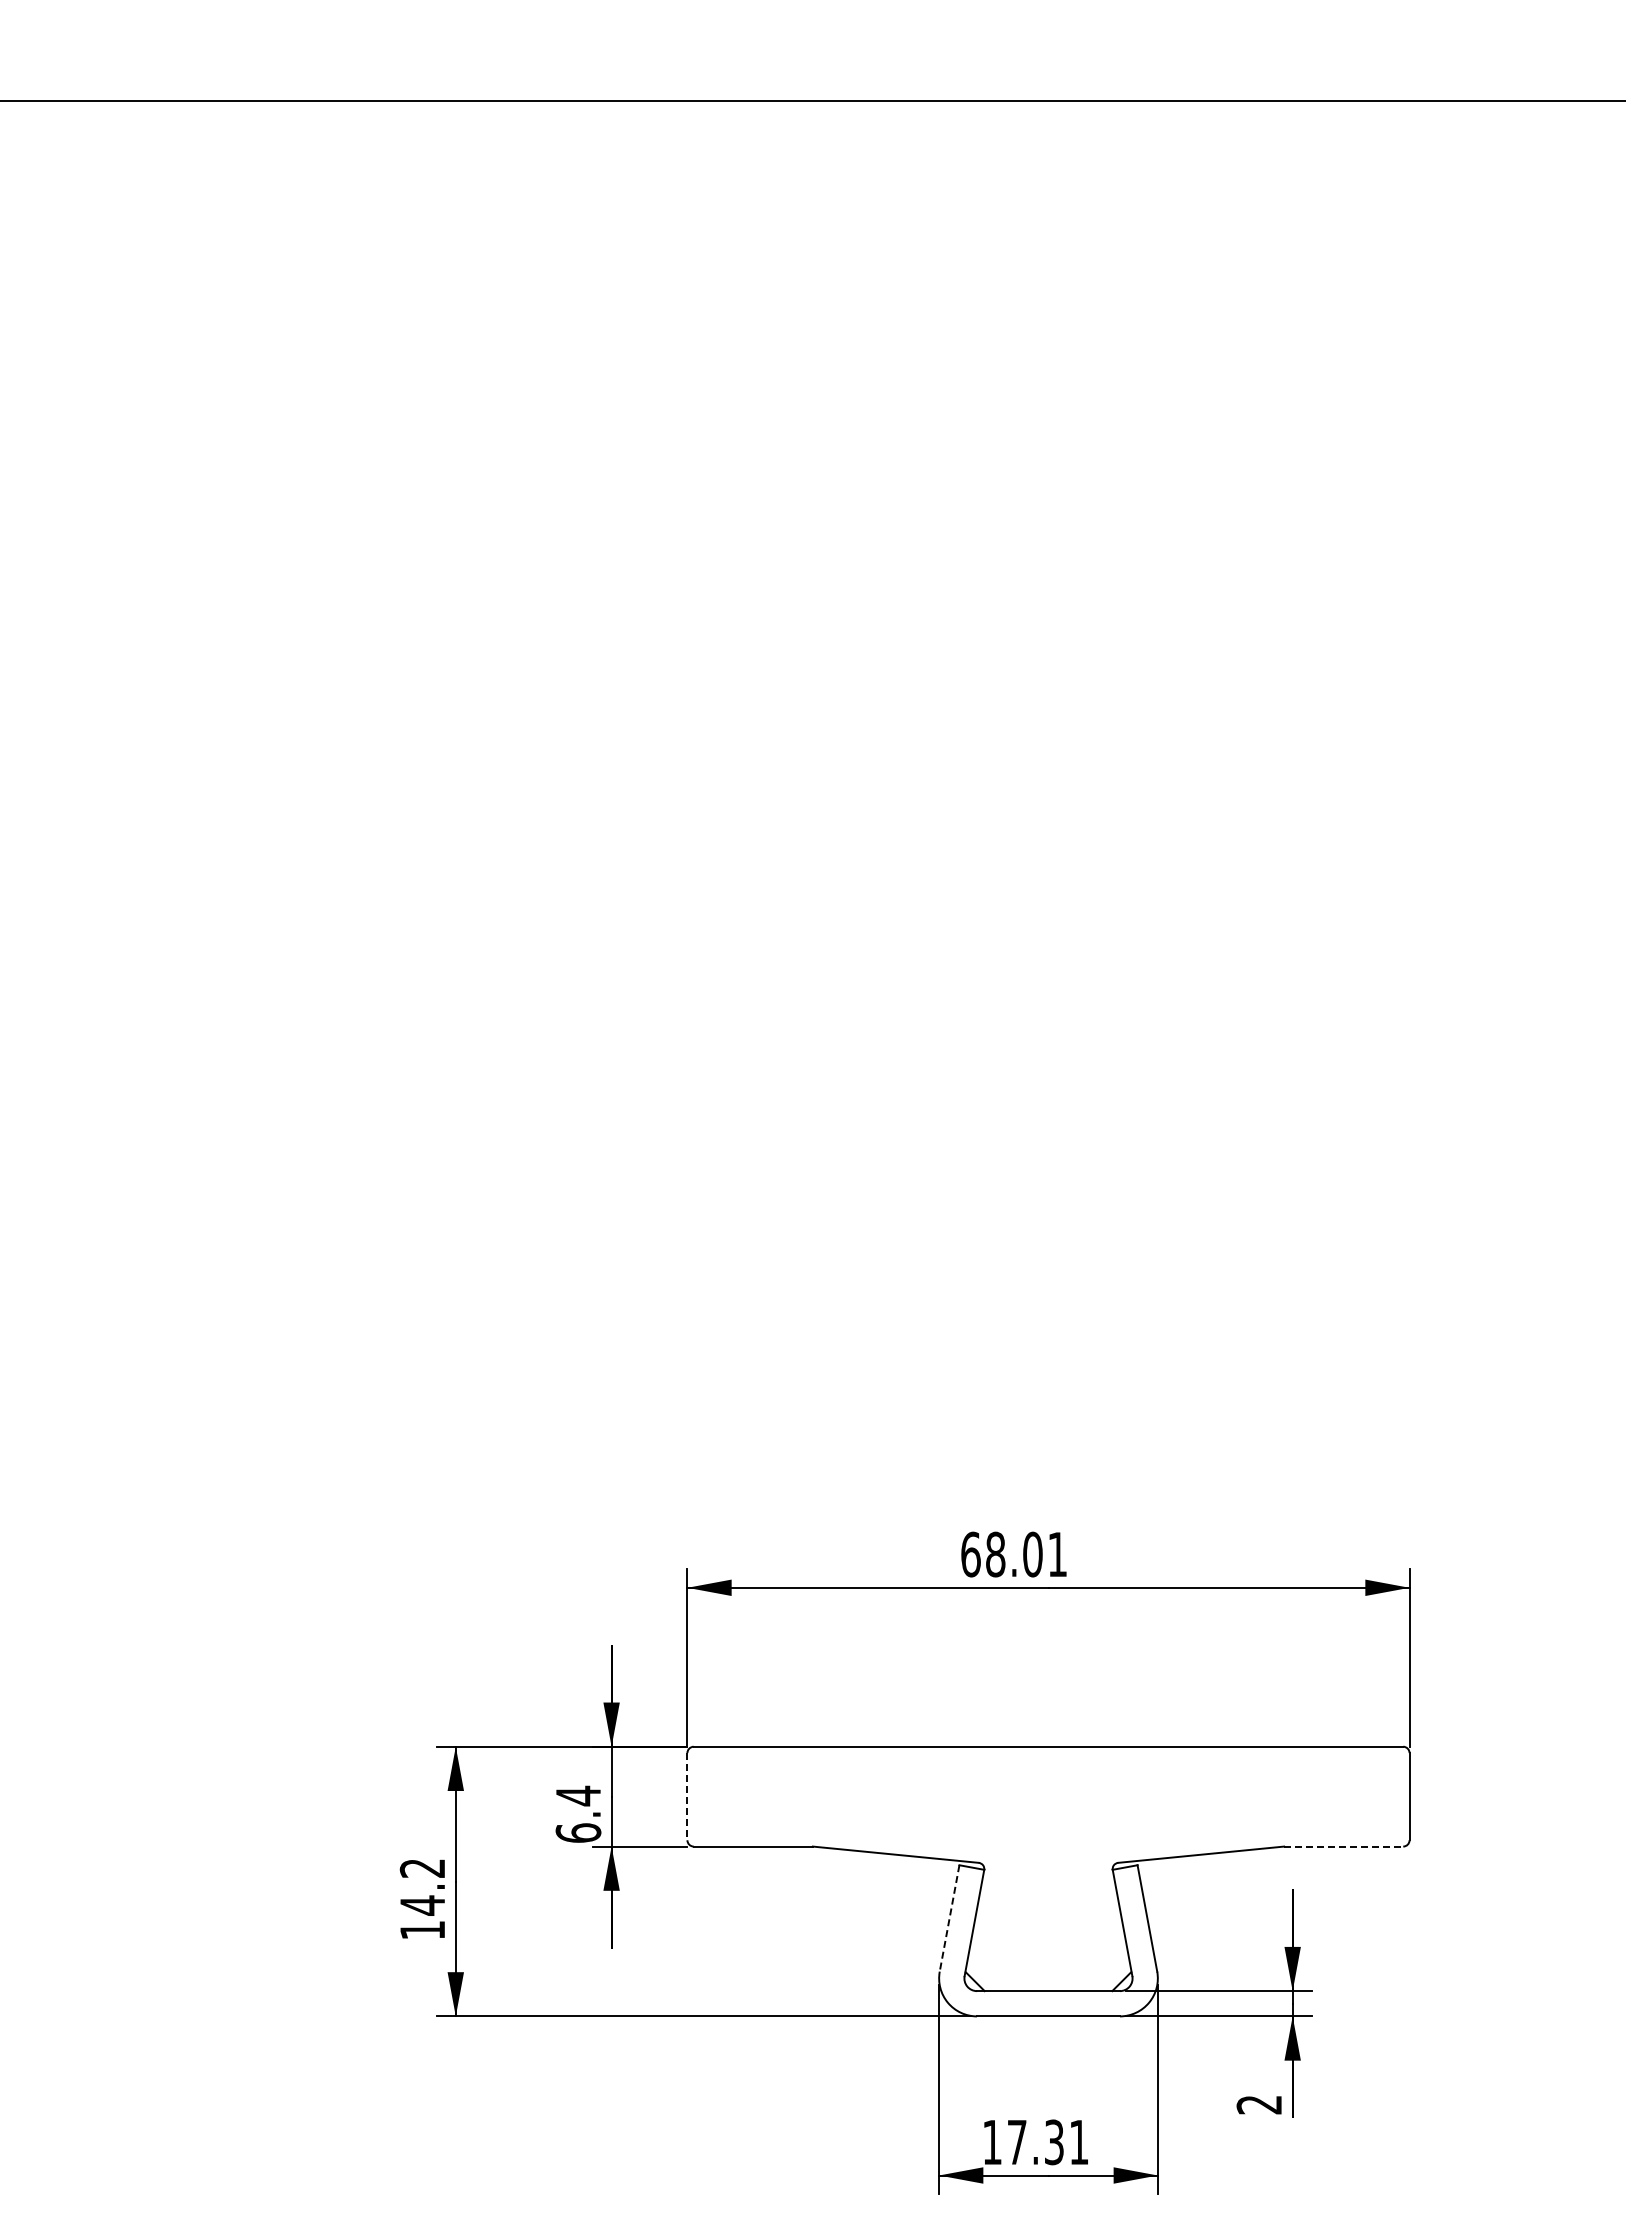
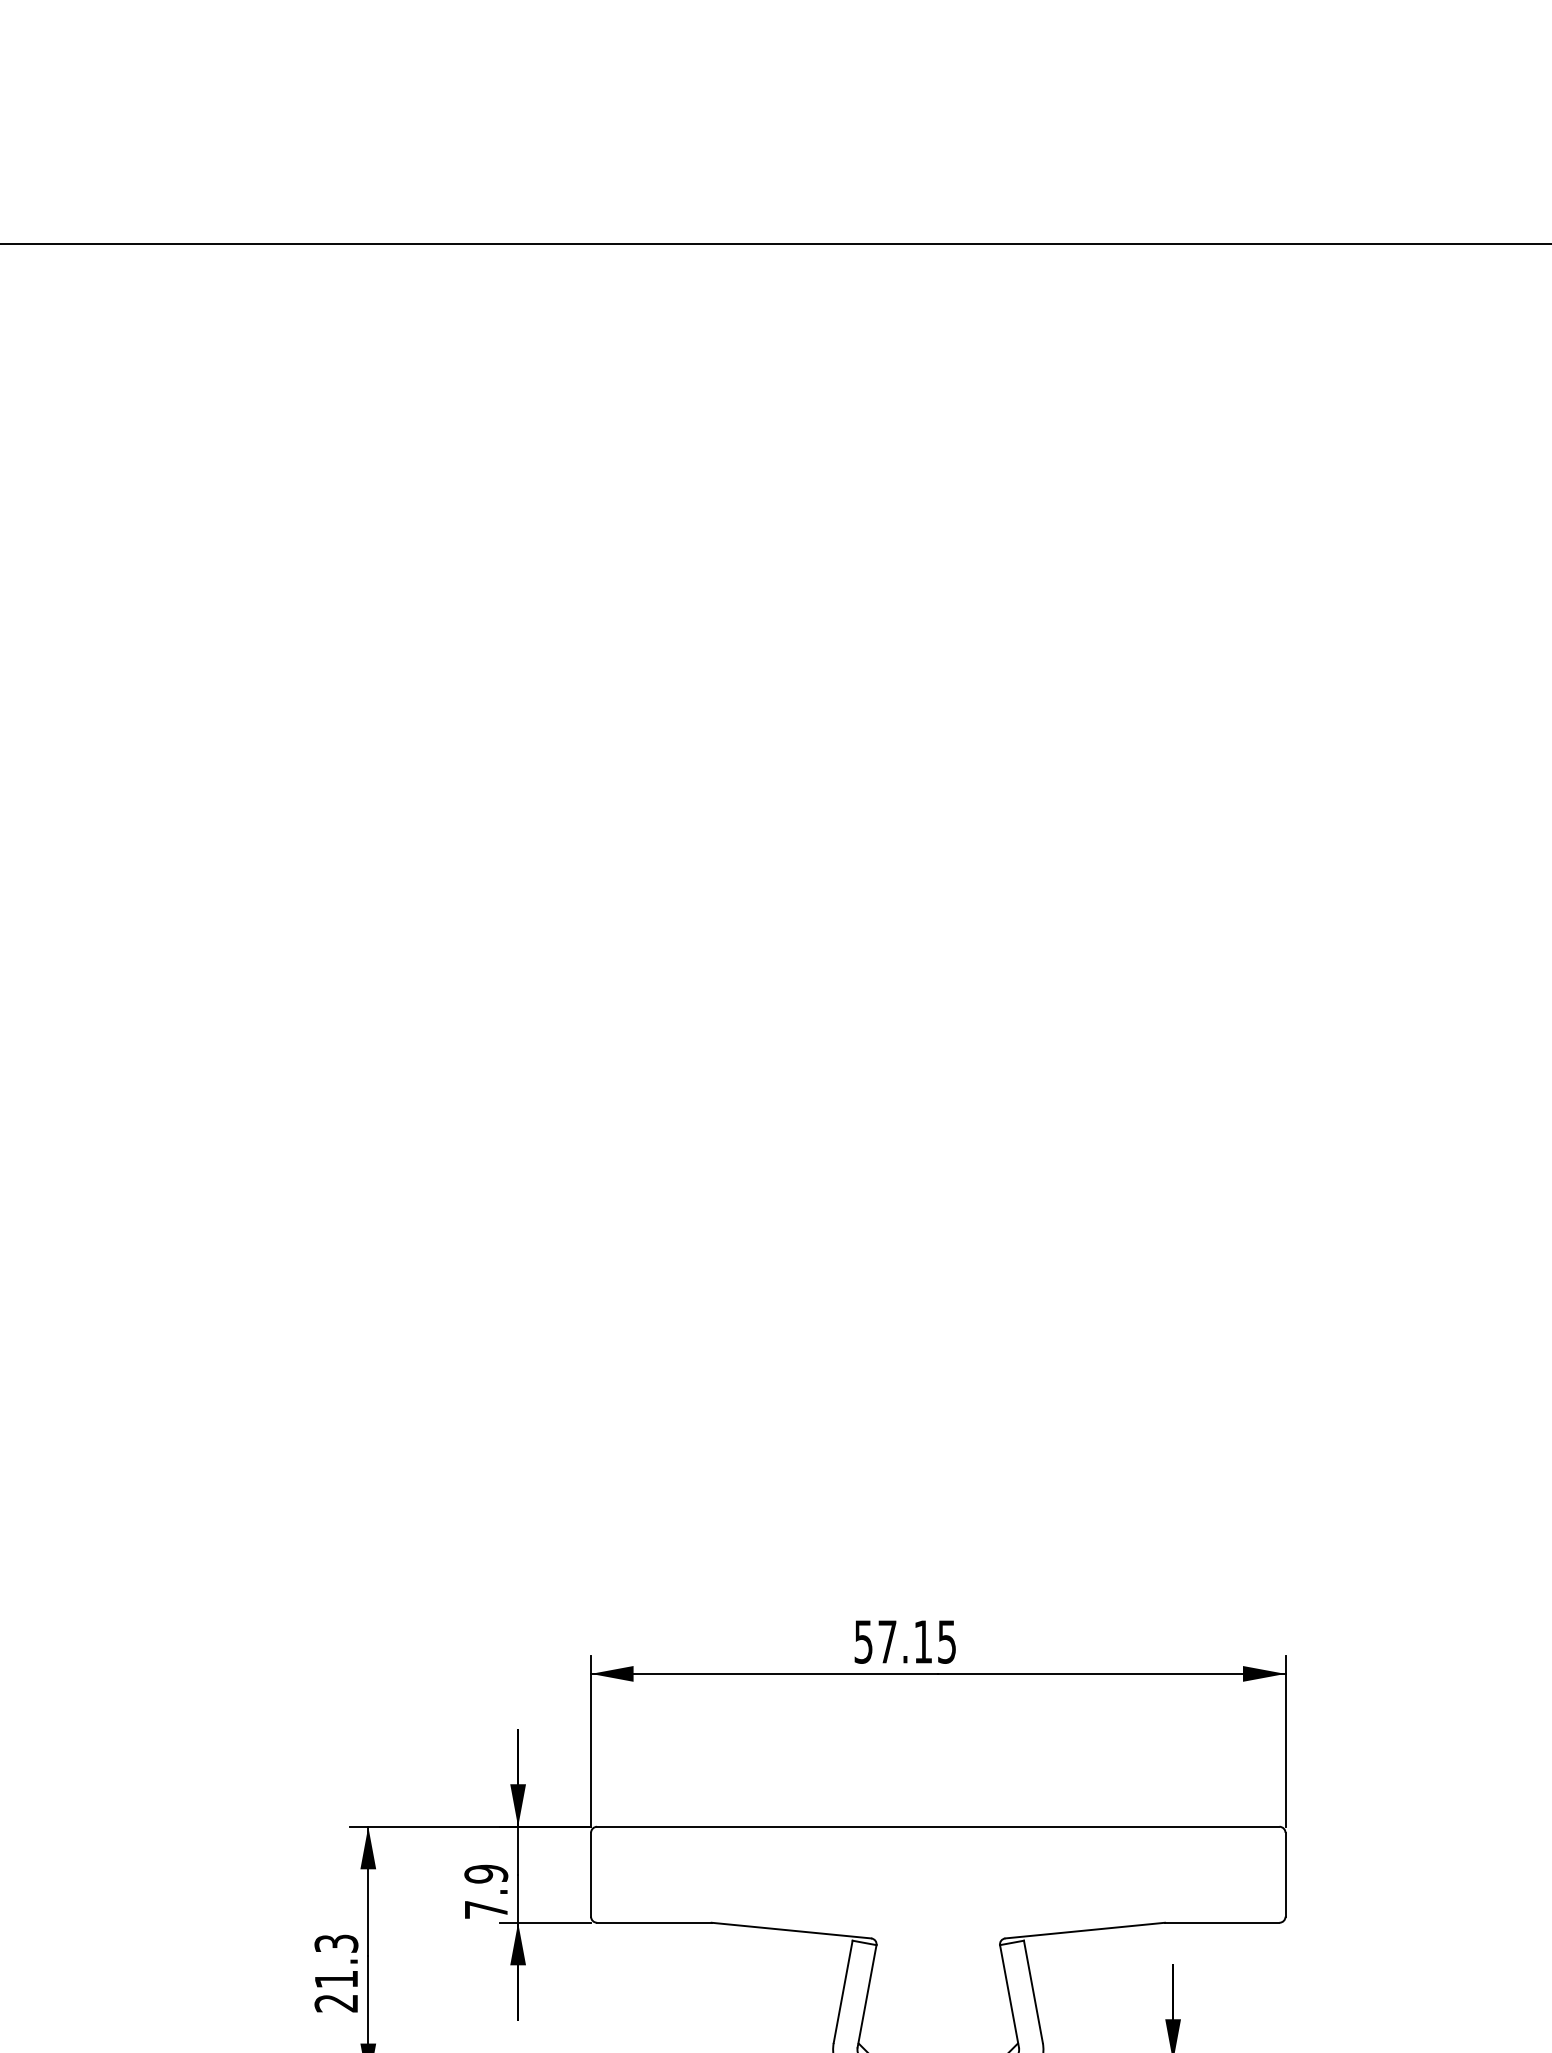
text: (1013, 1554) -> (904, 1641), 68.01 -> 57.15
line: (687, 1796) -> (591, 1874), dashed -> solid
text: (578, 1813) -> (486, 1890), 6.4 -> 7.9
line: (1343, 1846) -> (1221, 1922), dashed -> solid
text: (422, 1899) -> (336, 1973), 14.2 -> 21.3
line: (949, 1918) -> (843, 1991), dashed -> solid

